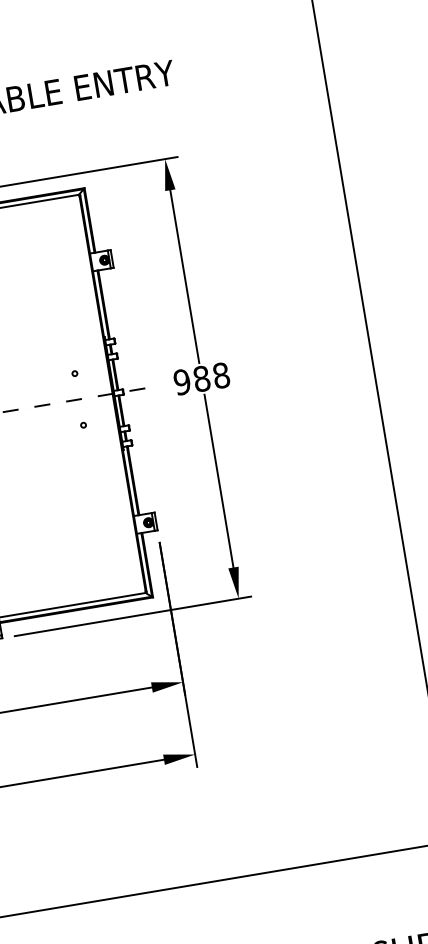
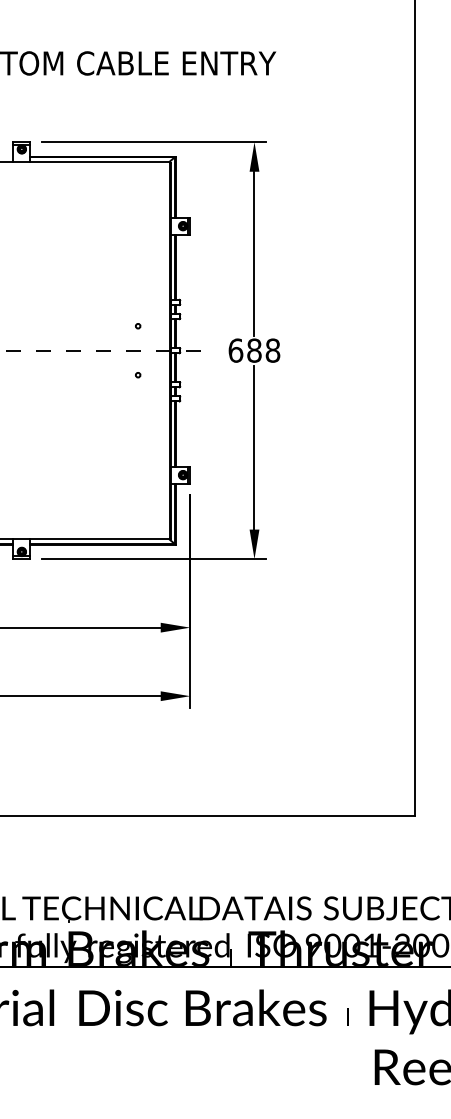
text: (181, 382) -> (235, 350), 988 -> 688

